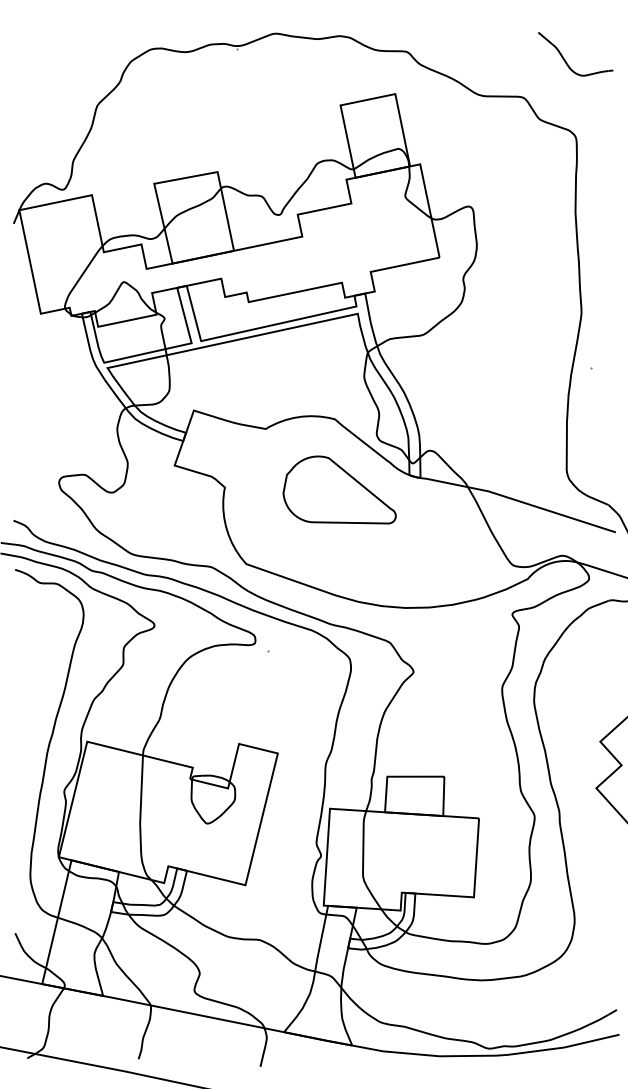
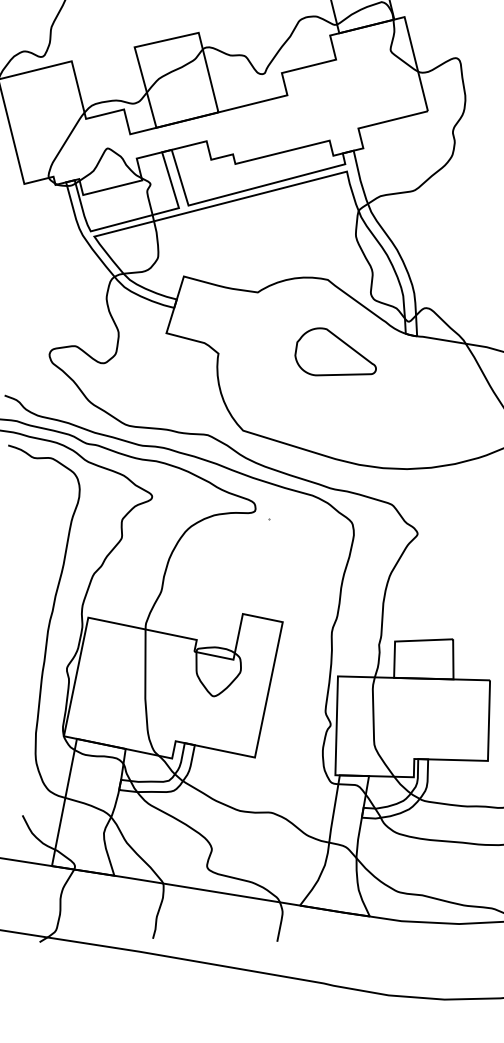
part: (339, 489) -> (335, 351), size x0.7

